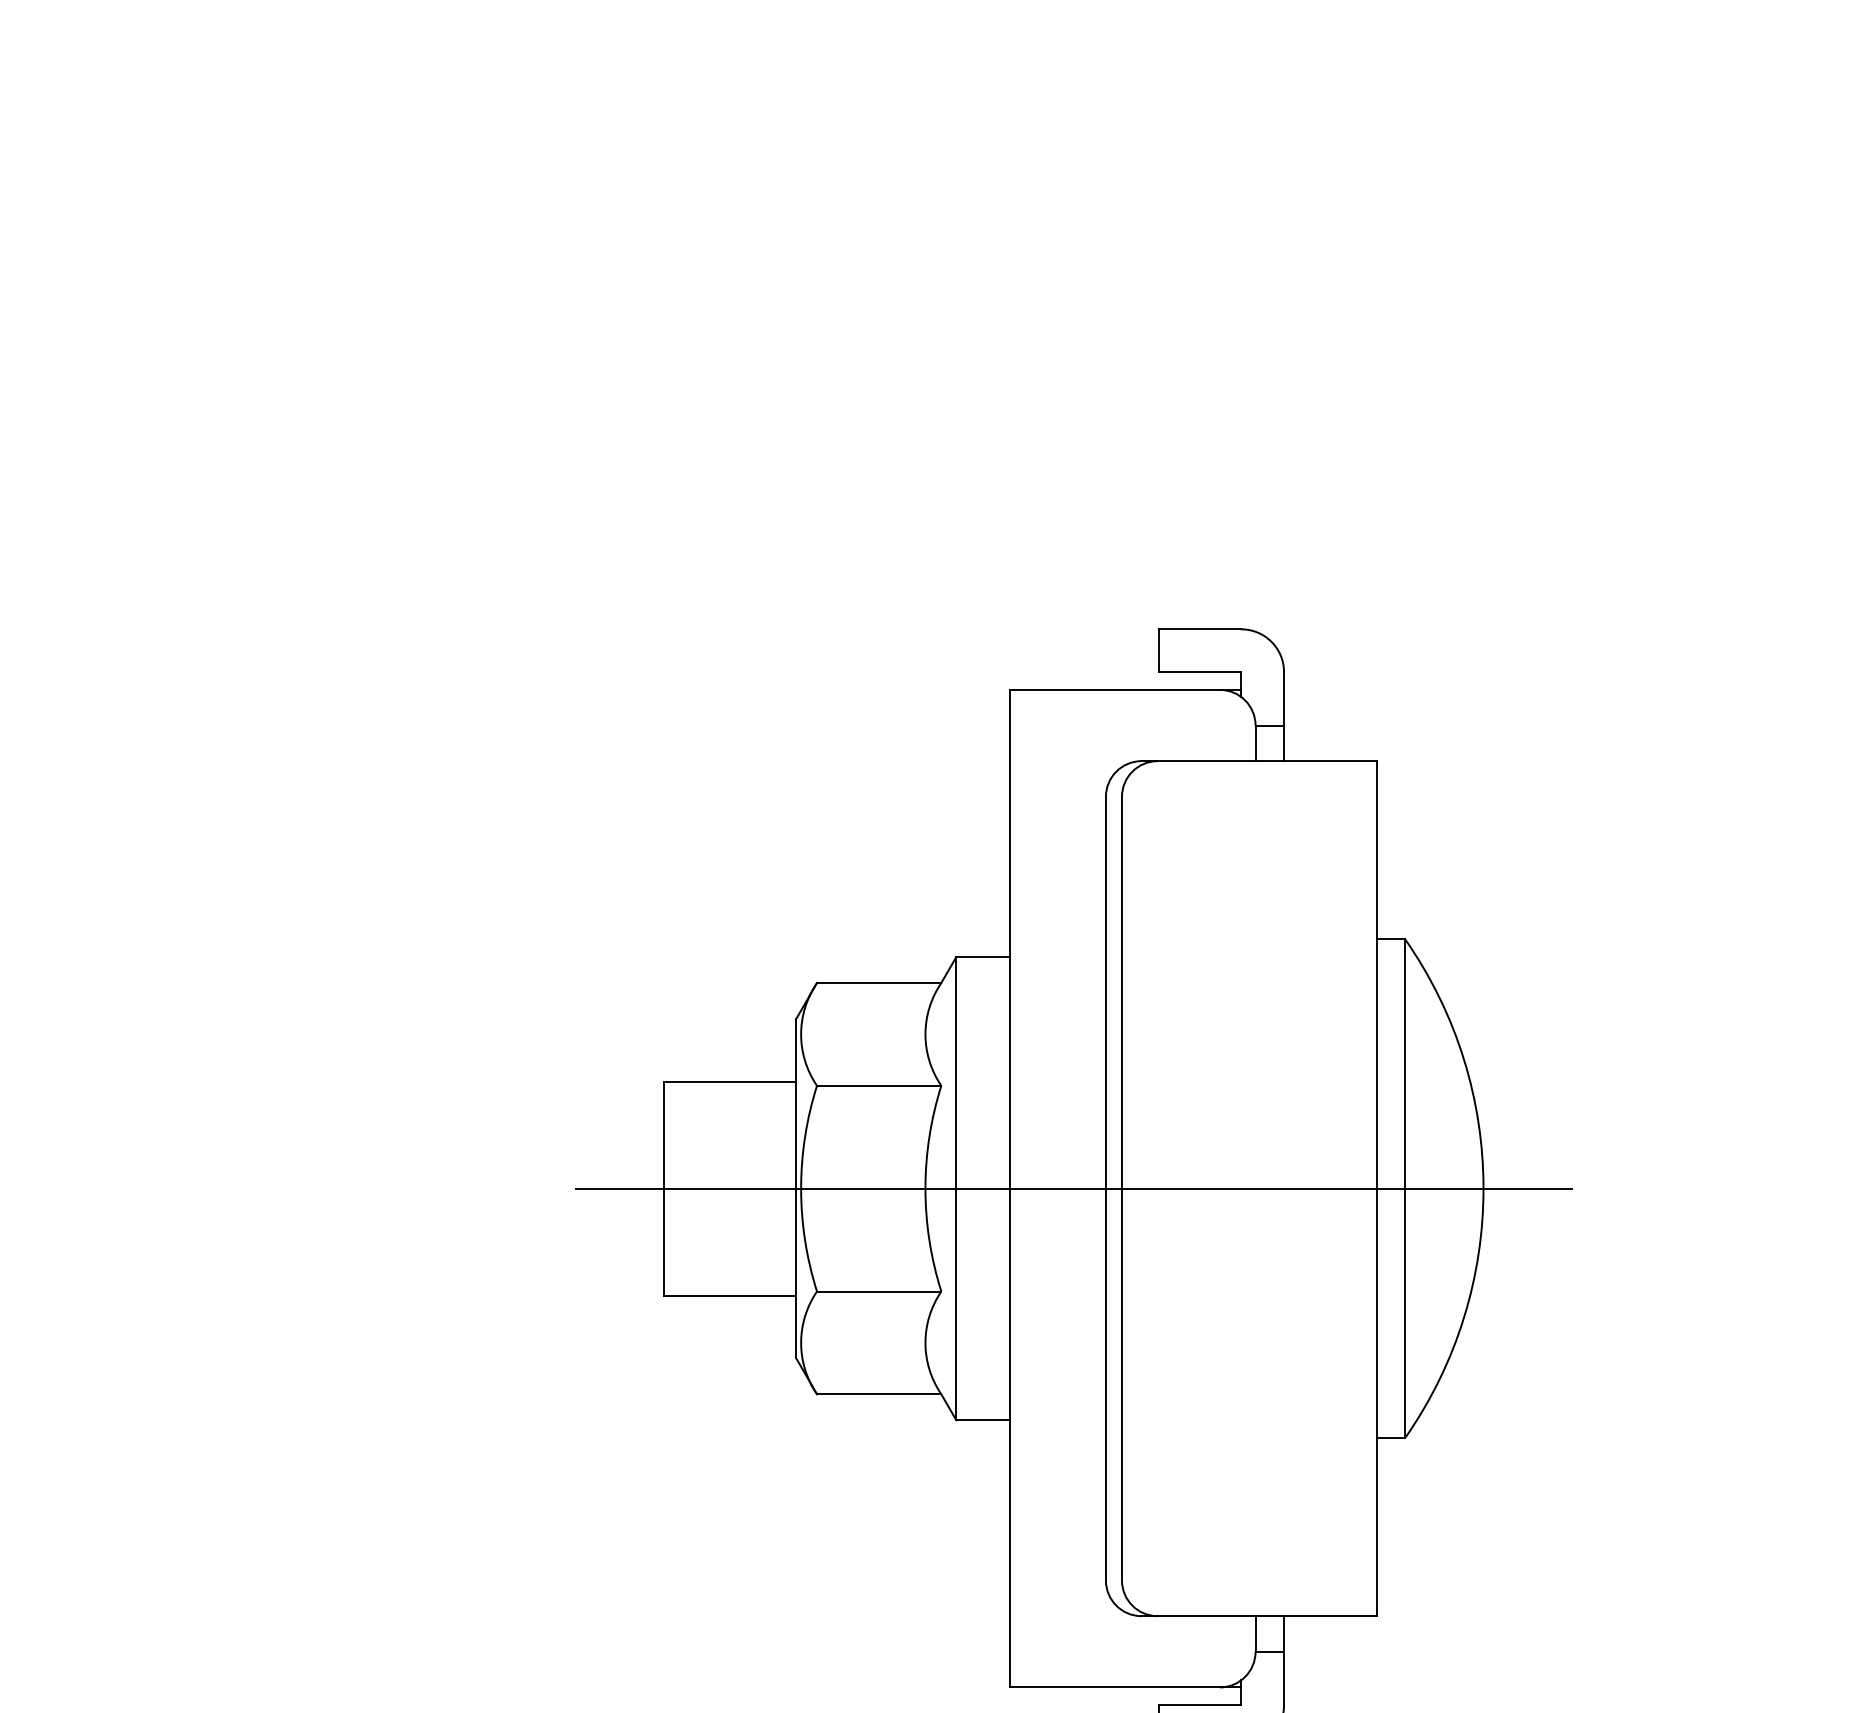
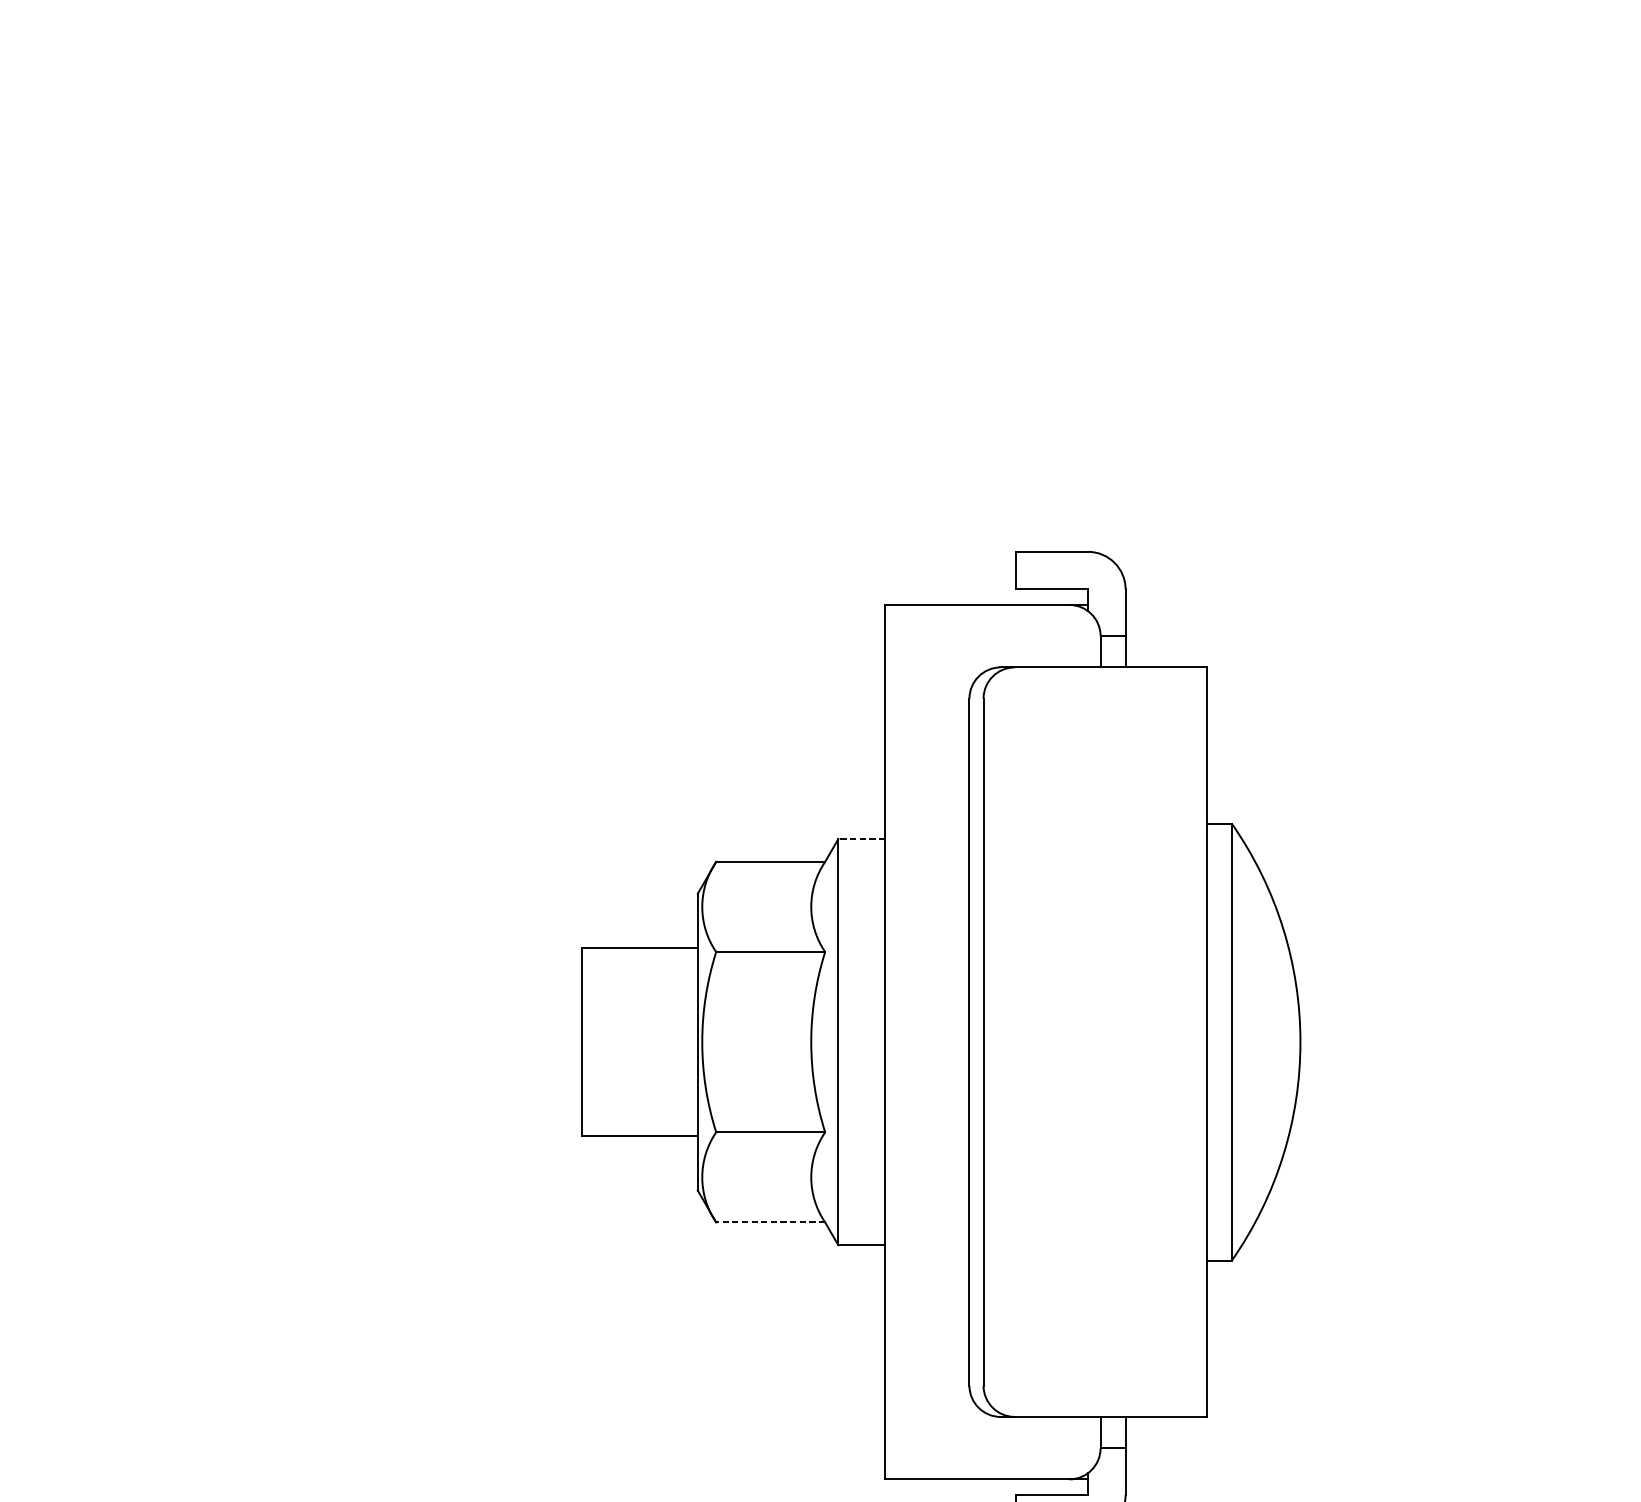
line: (983, 957) -> (862, 839), solid -> dashed
line: (1073, 1188) -> (941, 1042), removed
line: (878, 1394) -> (770, 1222), solid -> dashed

